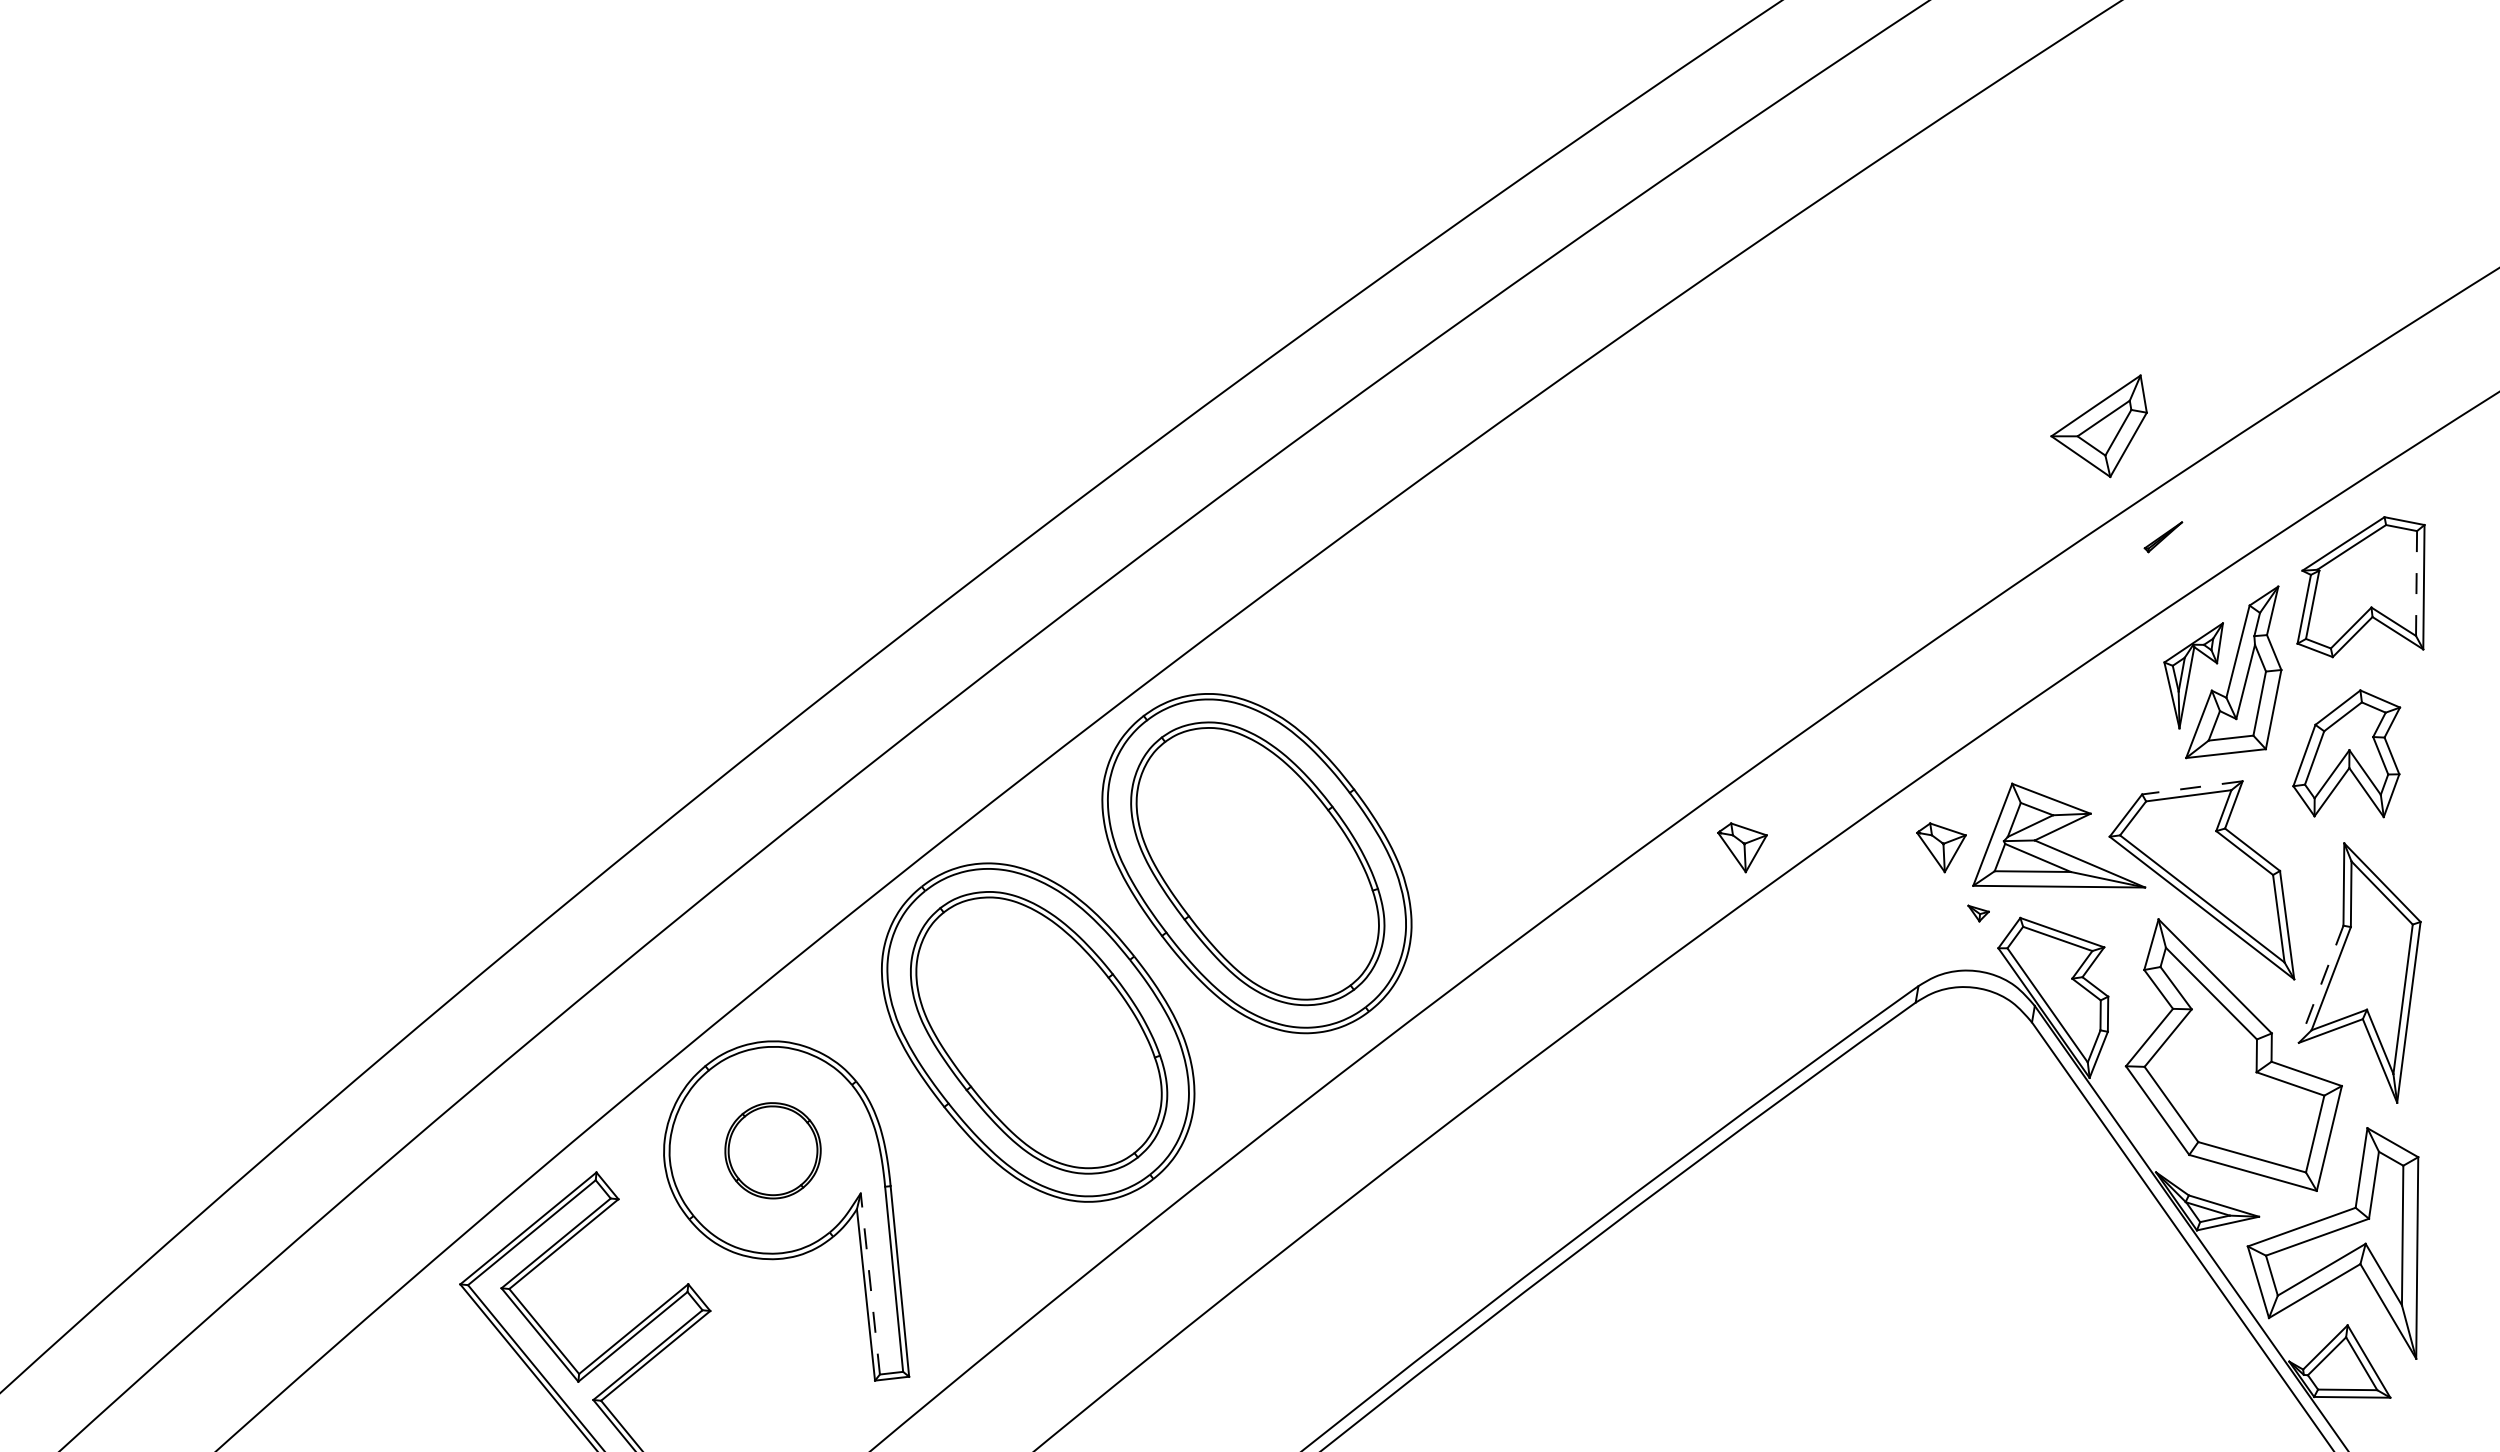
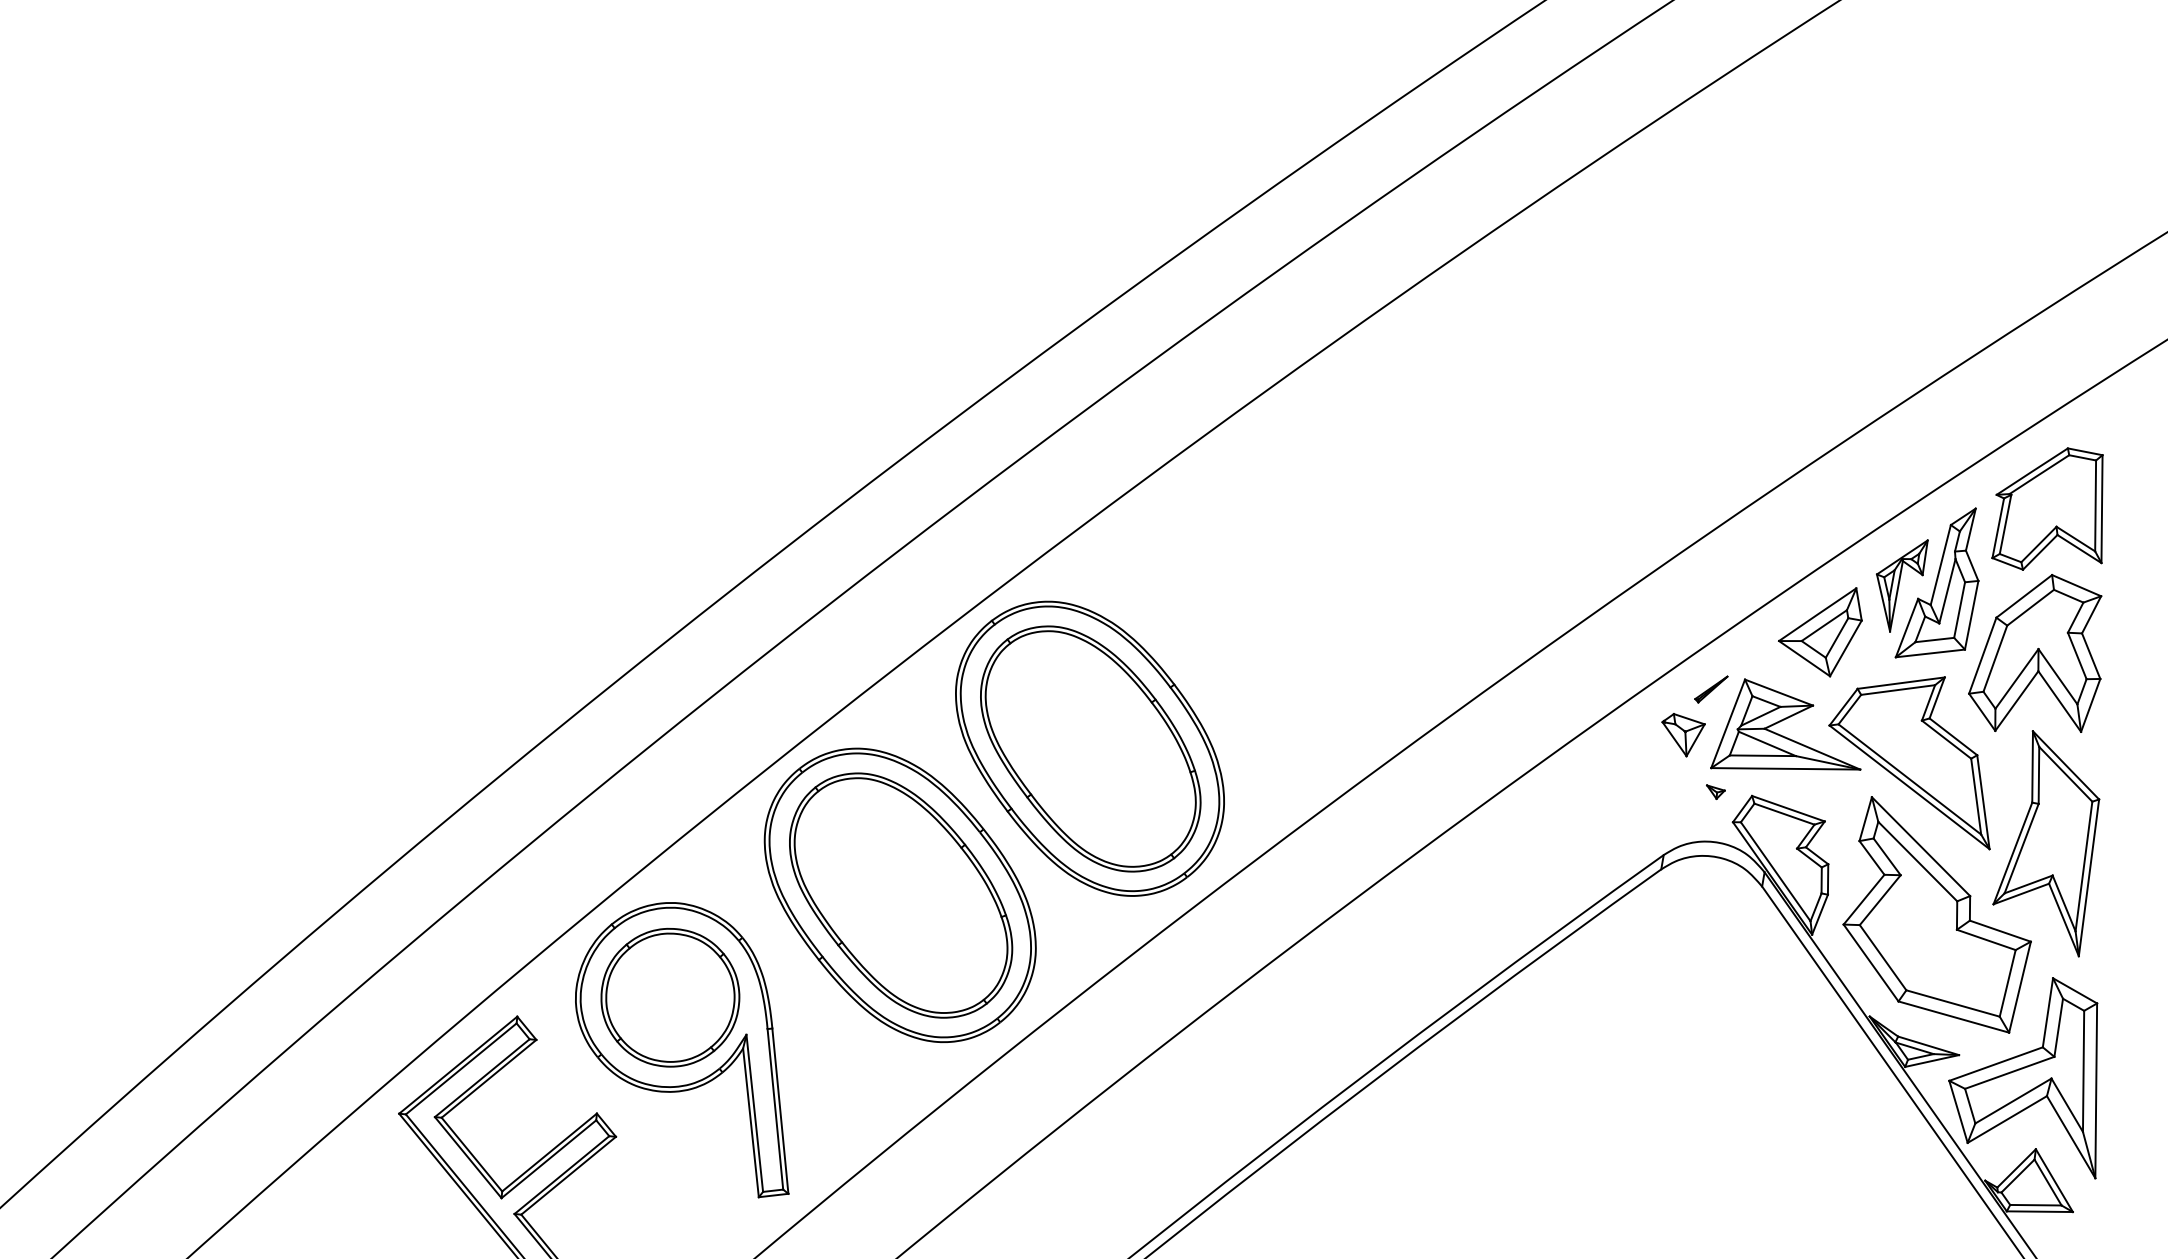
part: (2098, 426) -> (1819, 632), moved
part: (2163, 537) -> (1711, 689), moved
line: (2416, 584) -> (2095, 506), dashed -> solid
part: (2346, 753) -> (2034, 653), size x1.43
line: (2192, 787) -> (1901, 682), dashed -> solid
part: (1742, 847) -> (1511, 734), removed
line: (2321, 984) -> (2013, 853), dashed -> solid
part: (772, 1150) -> (669, 997), size x1.67
line: (870, 1283) -> (754, 1112), dashed -> solid

